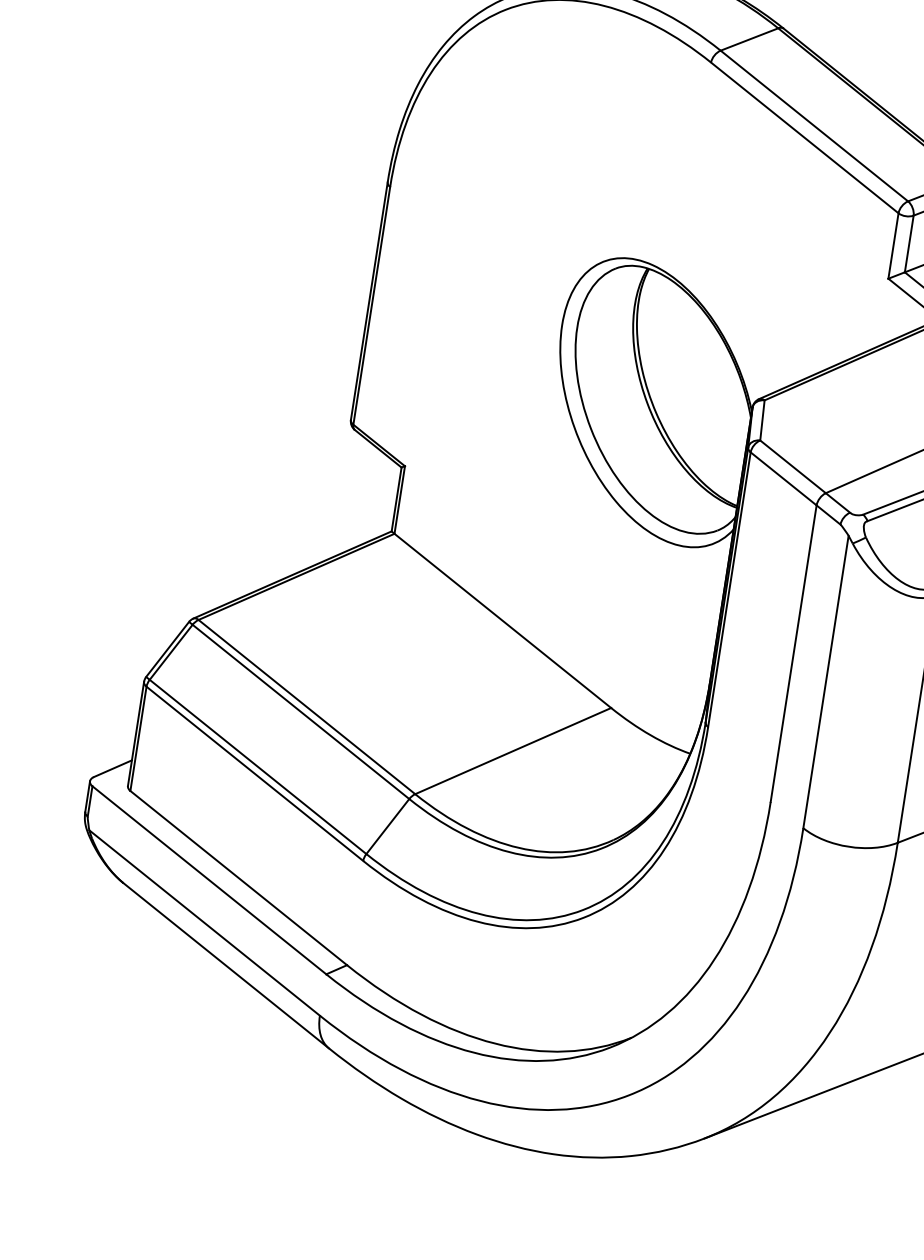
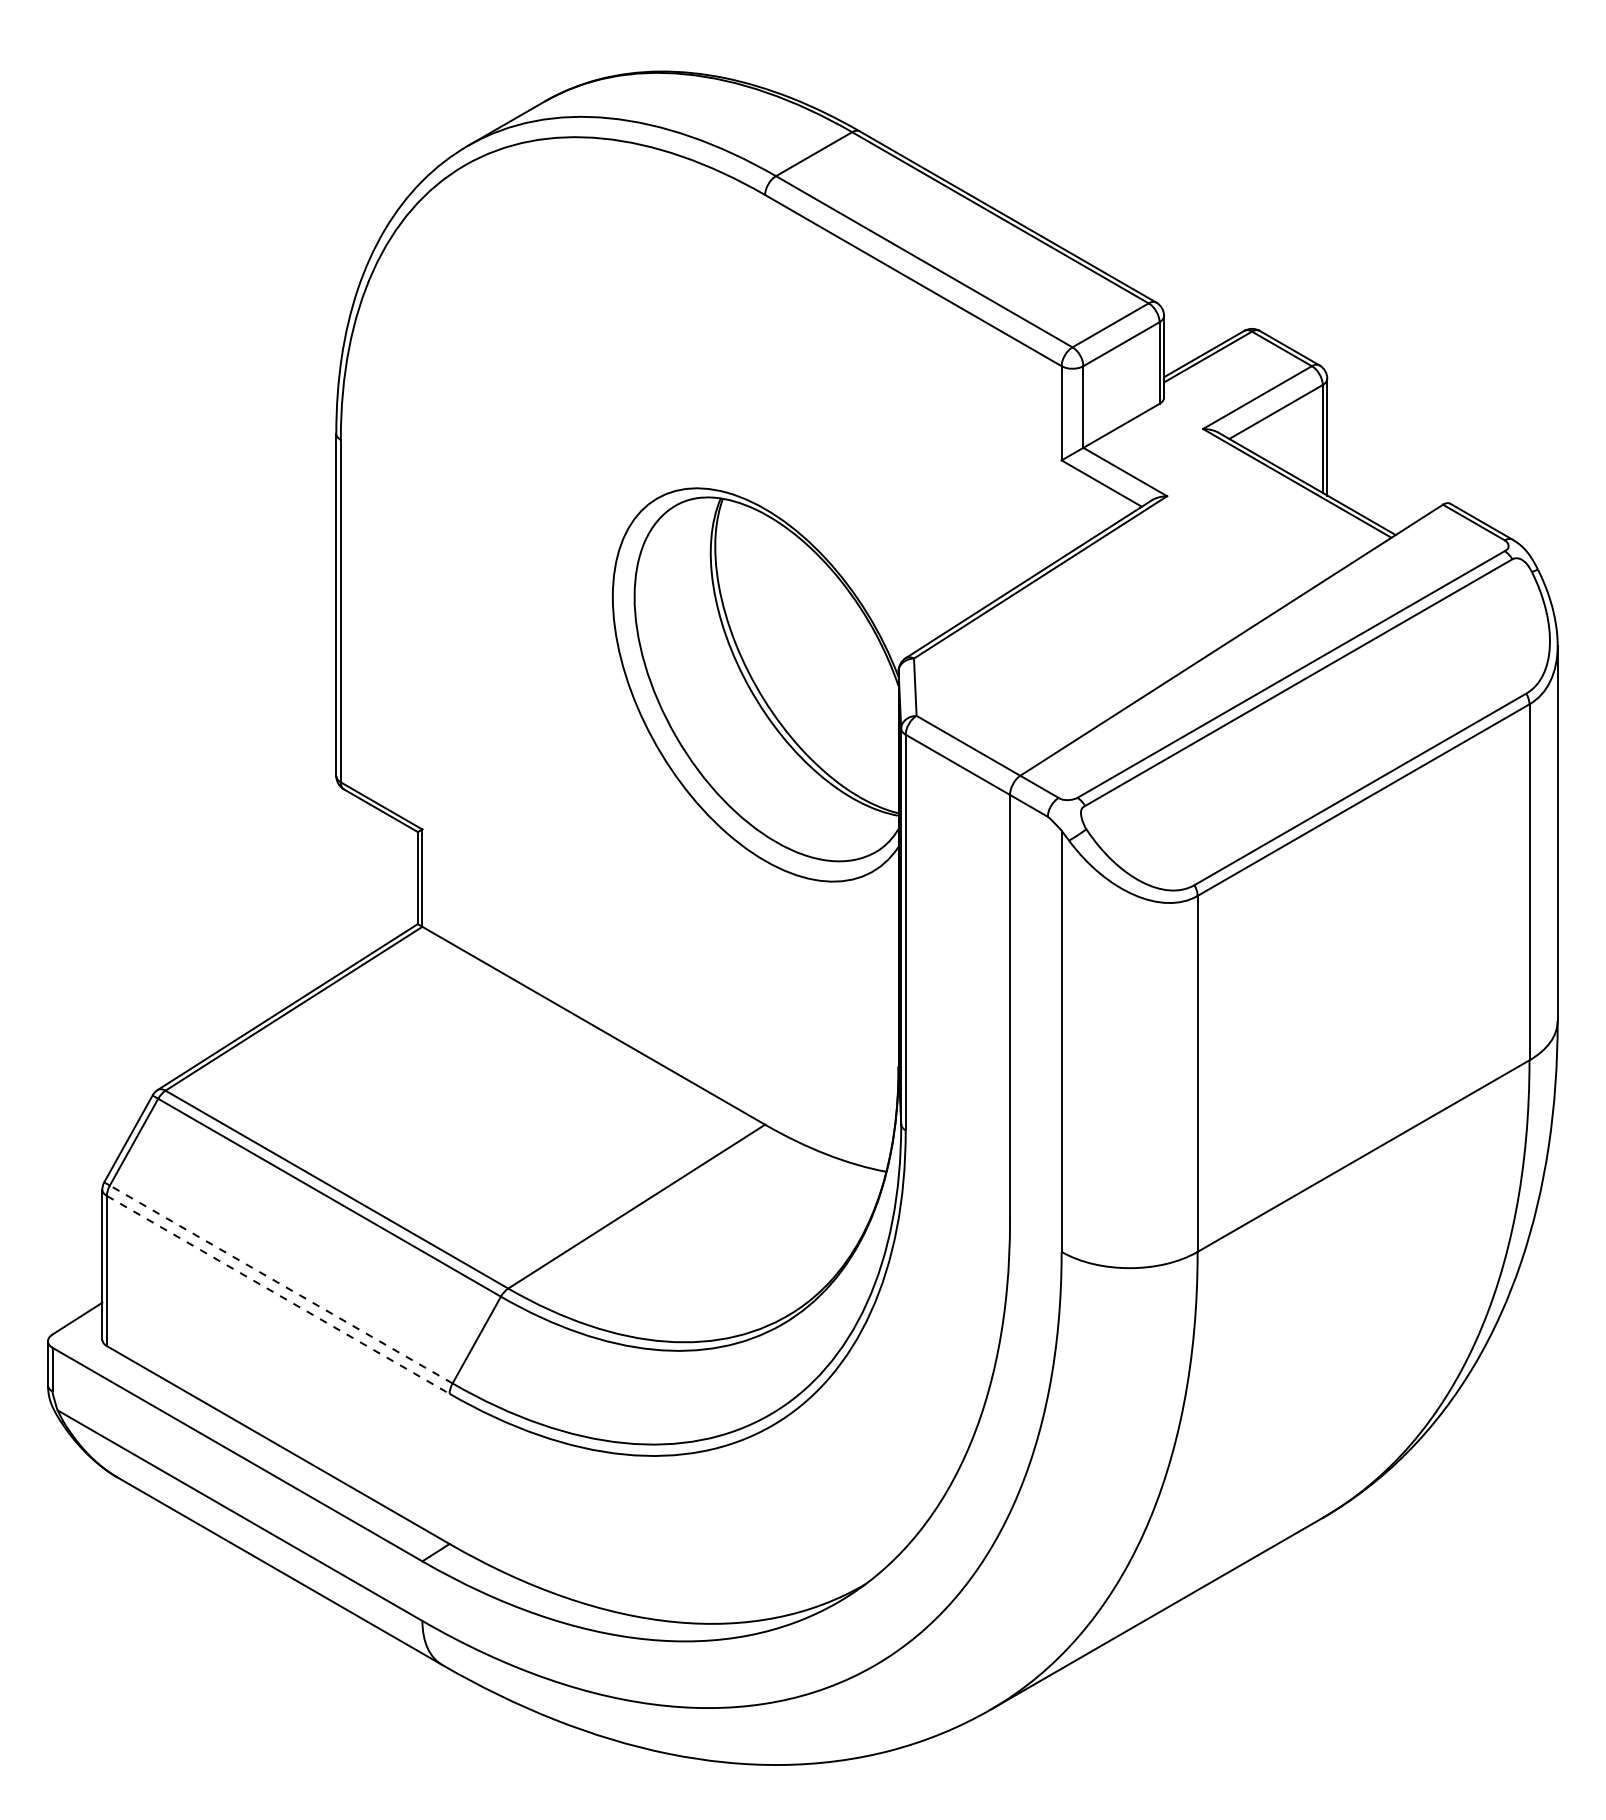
line: (258, 766) -> (281, 1284), solid -> dashed
line: (255, 773) -> (278, 1294), solid -> dashed

